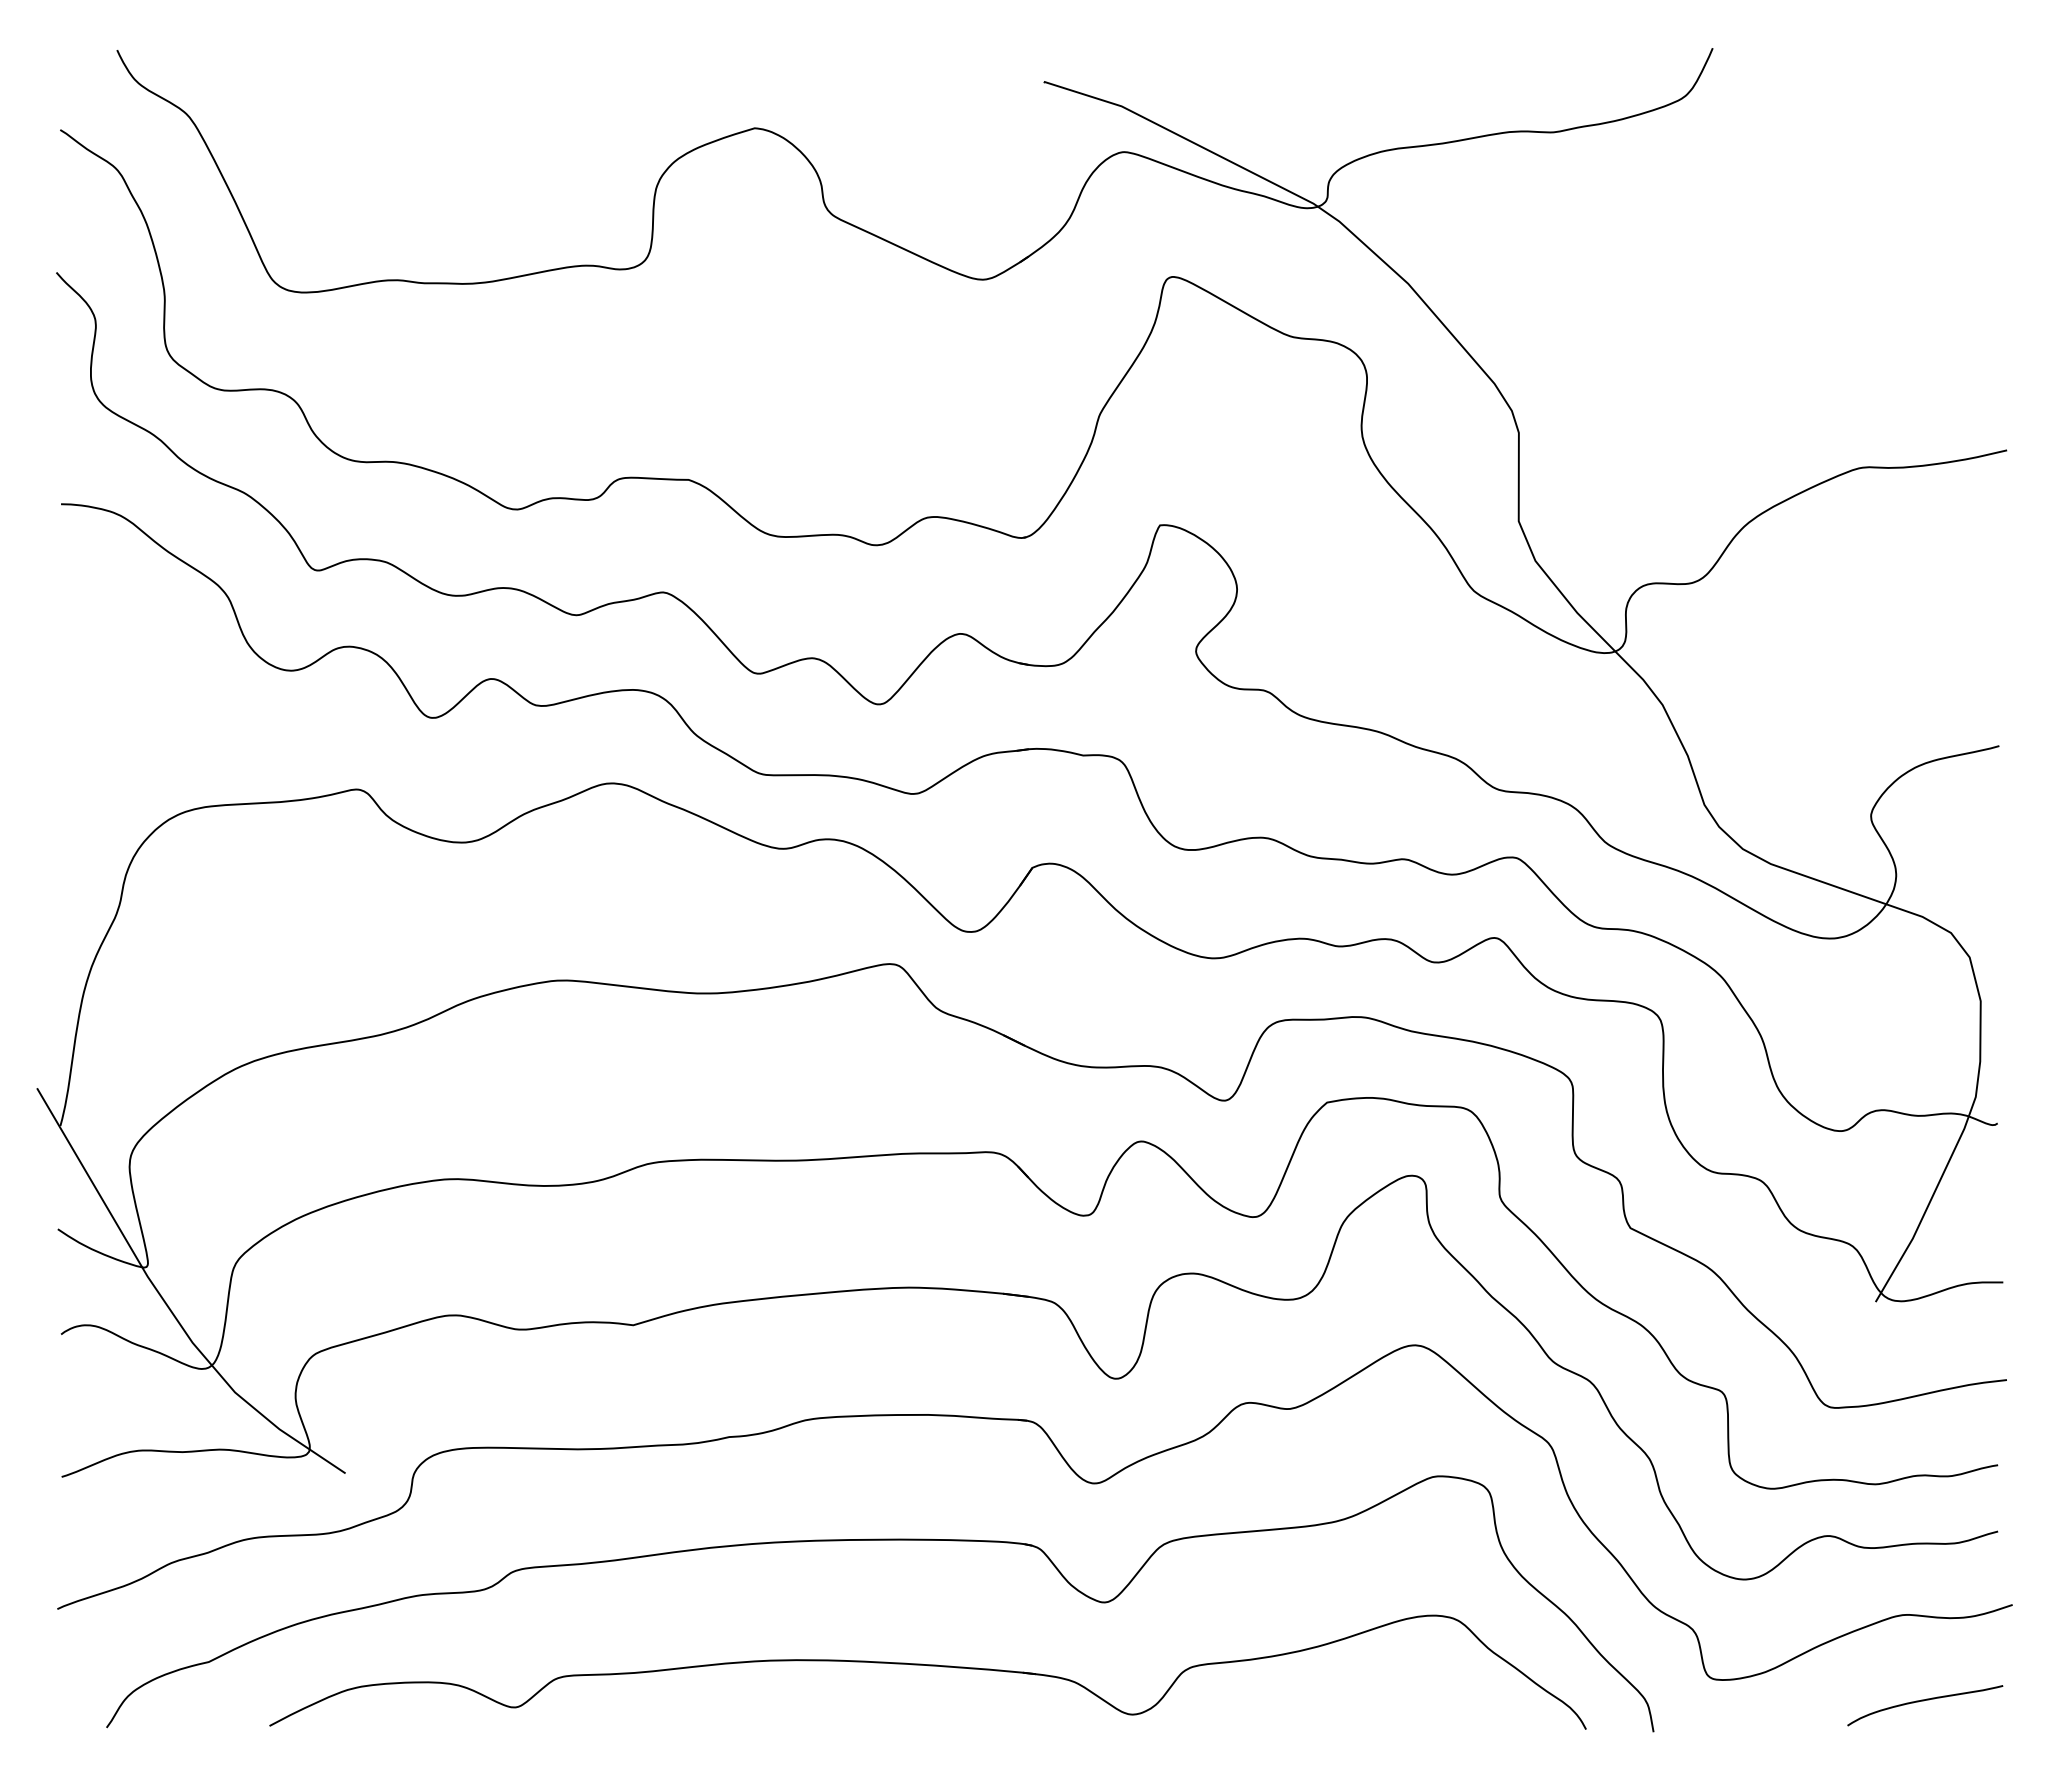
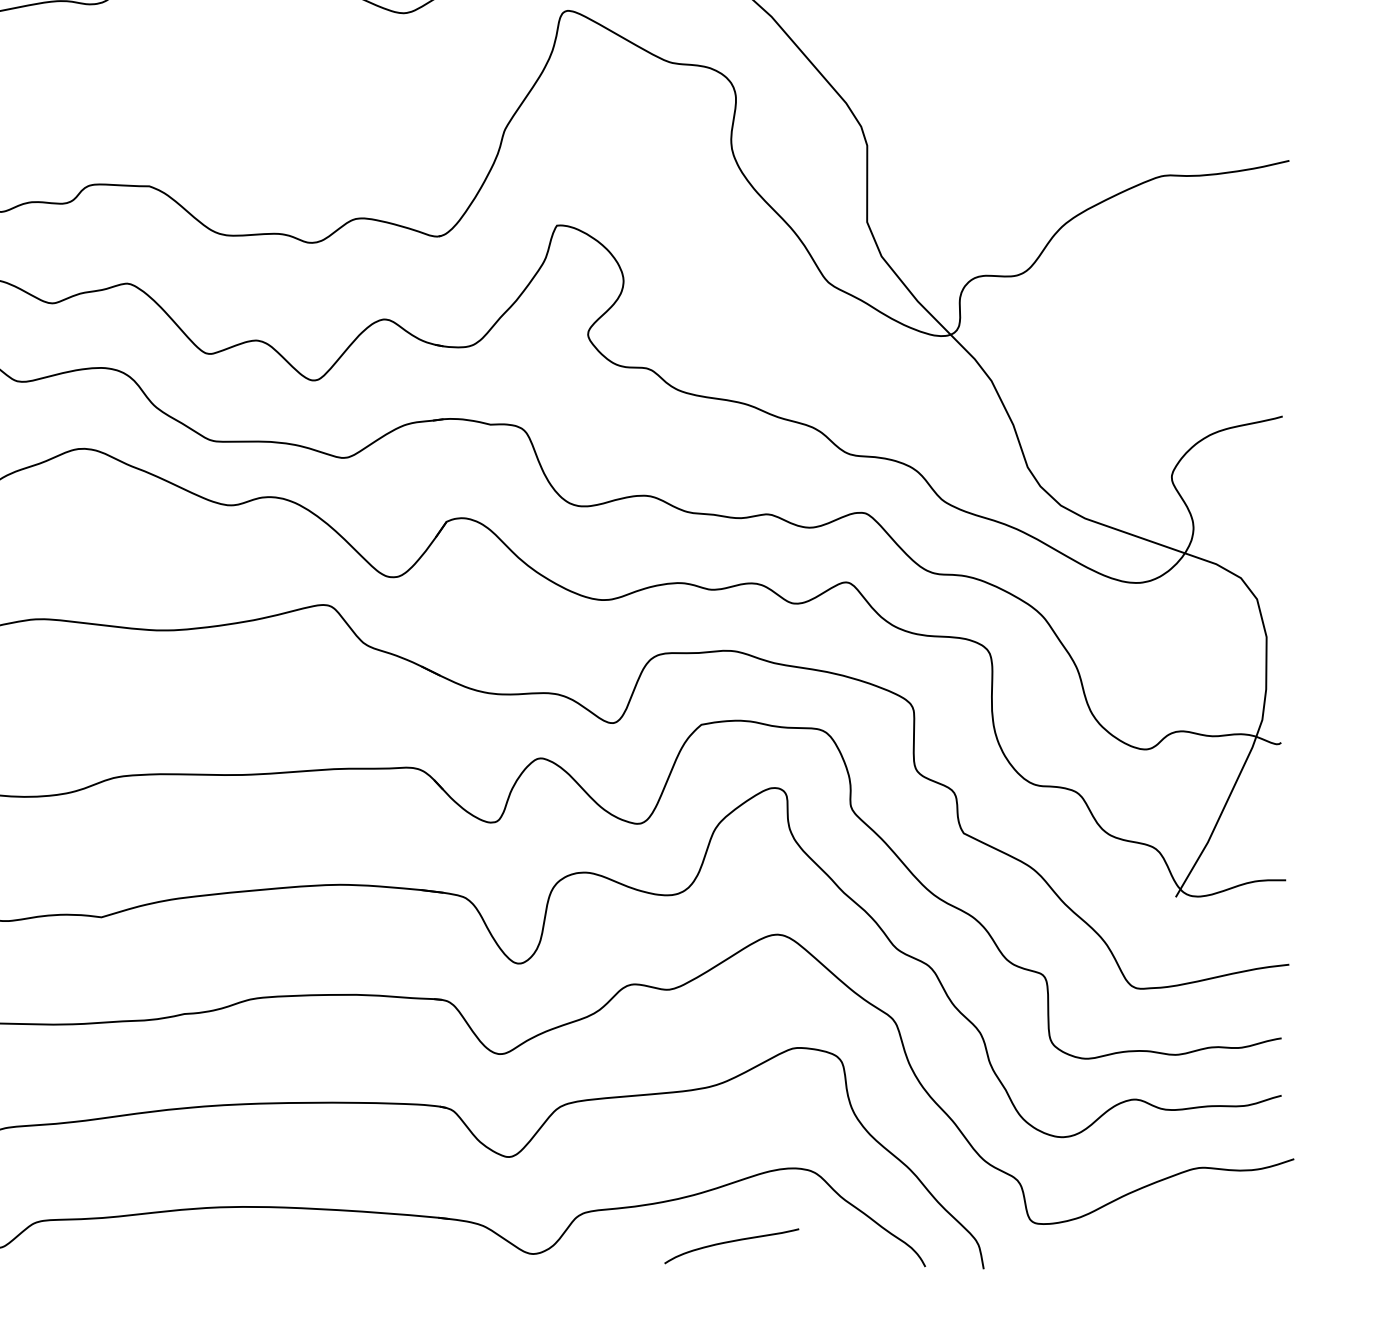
curve: (1924, 1701) -> (731, 1242), moved

